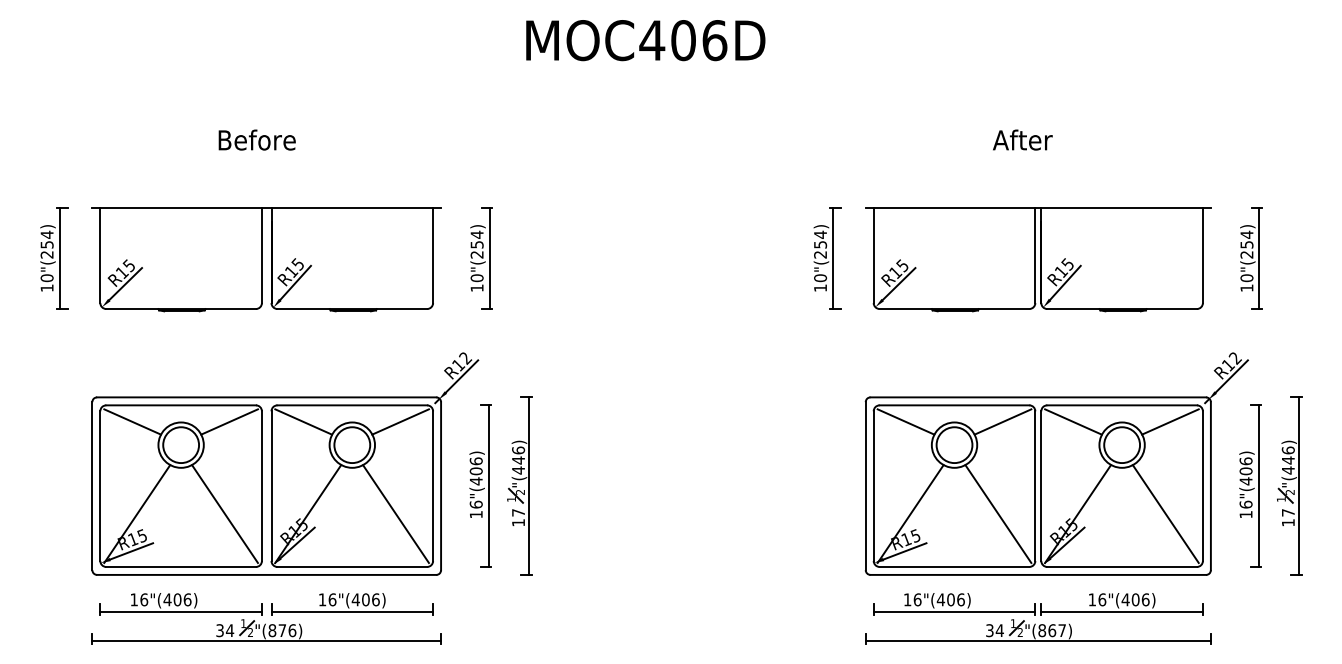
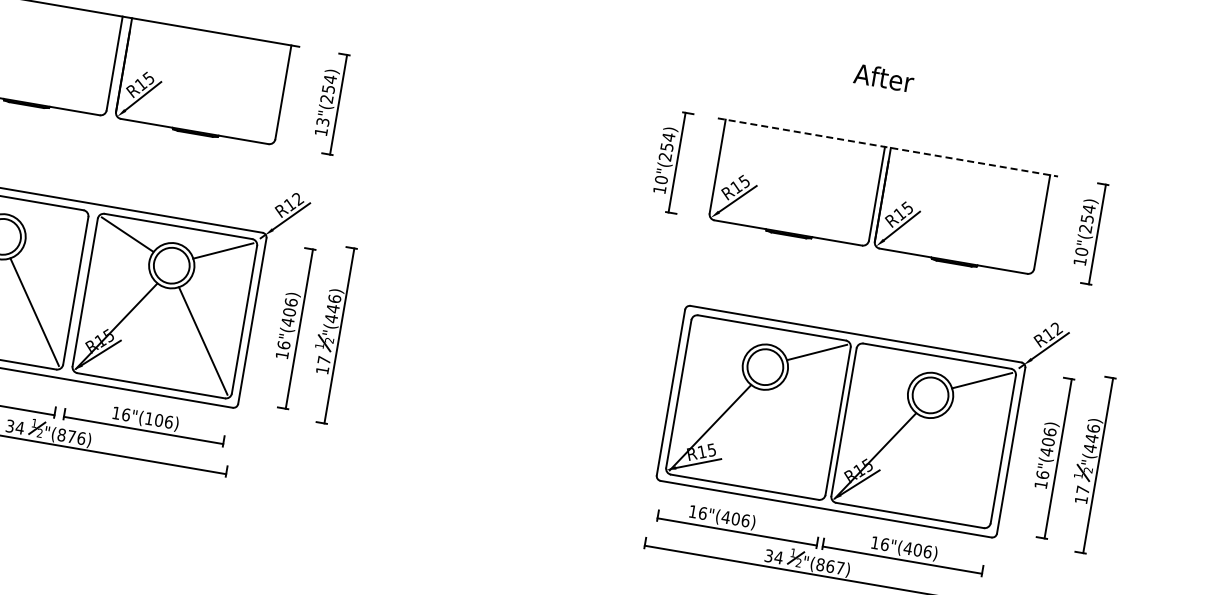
line: (1038, 207) -> (888, 147), solid -> dashed
text: (476, 278) -> (322, 122), 10"(254) -> 13"(254)
line: (229, 421) -> (54, 221), removed
line: (905, 421) -> (721, 335), removed
line: (1073, 421) -> (886, 363), removed
line: (998, 514) -> (797, 442), removed
line: (1165, 514) -> (961, 471), removed
text: (355, 599) -> (148, 418), 16"(406) -> 16"(106)

